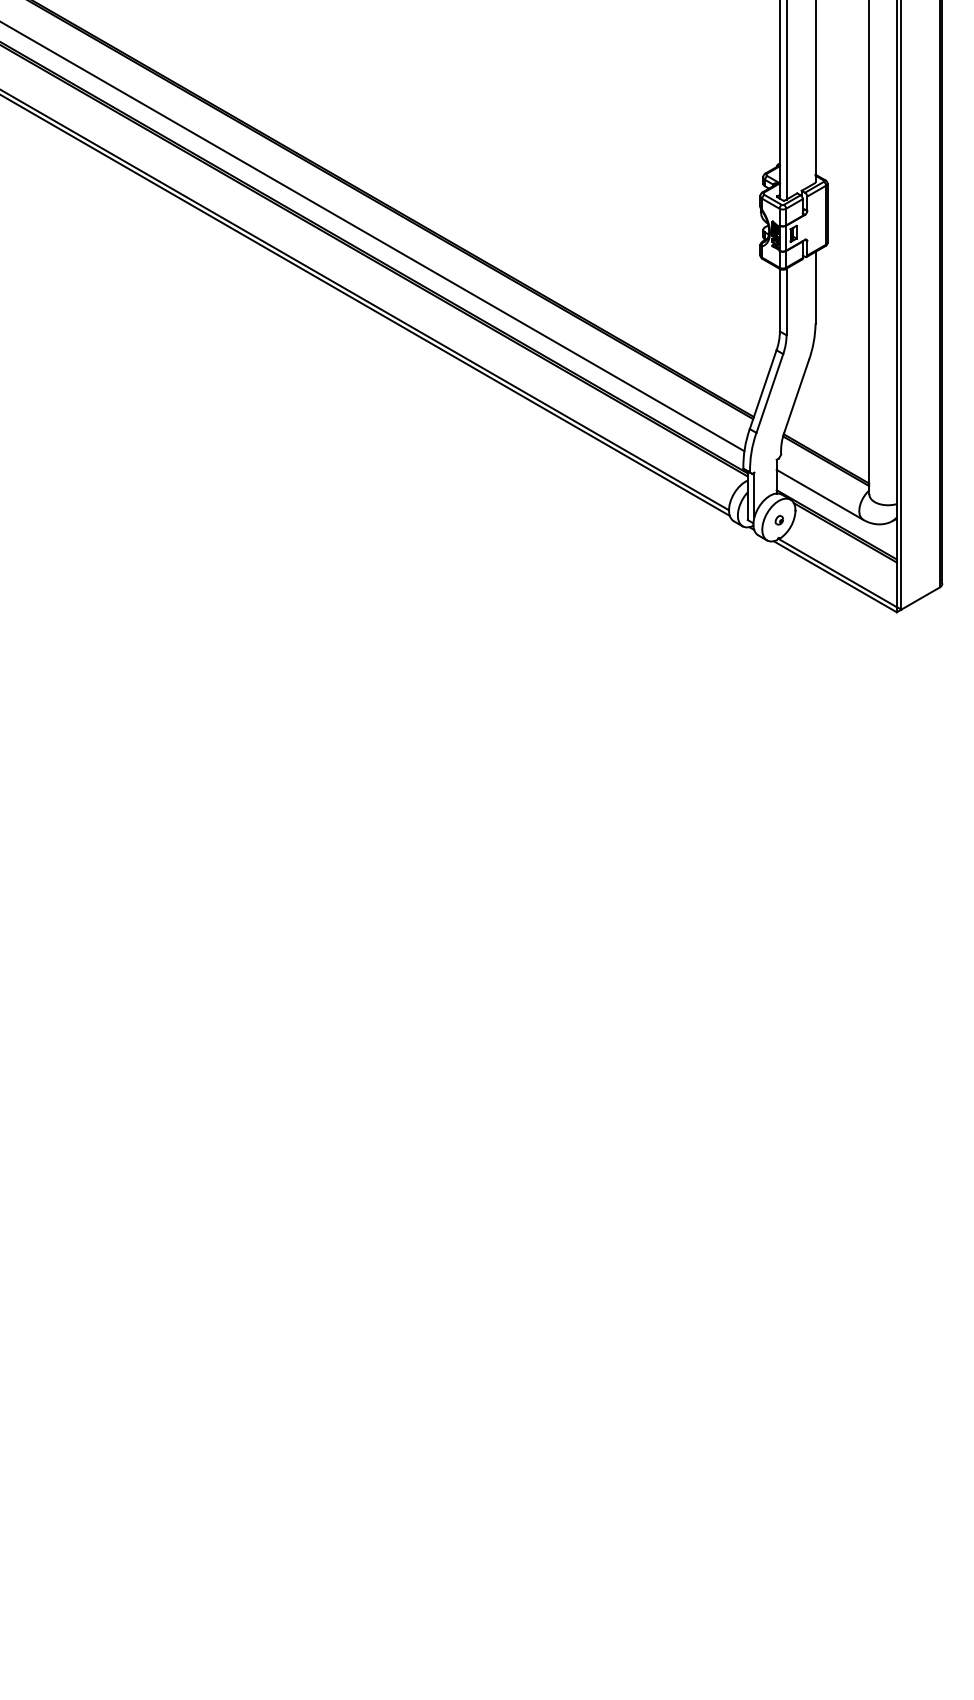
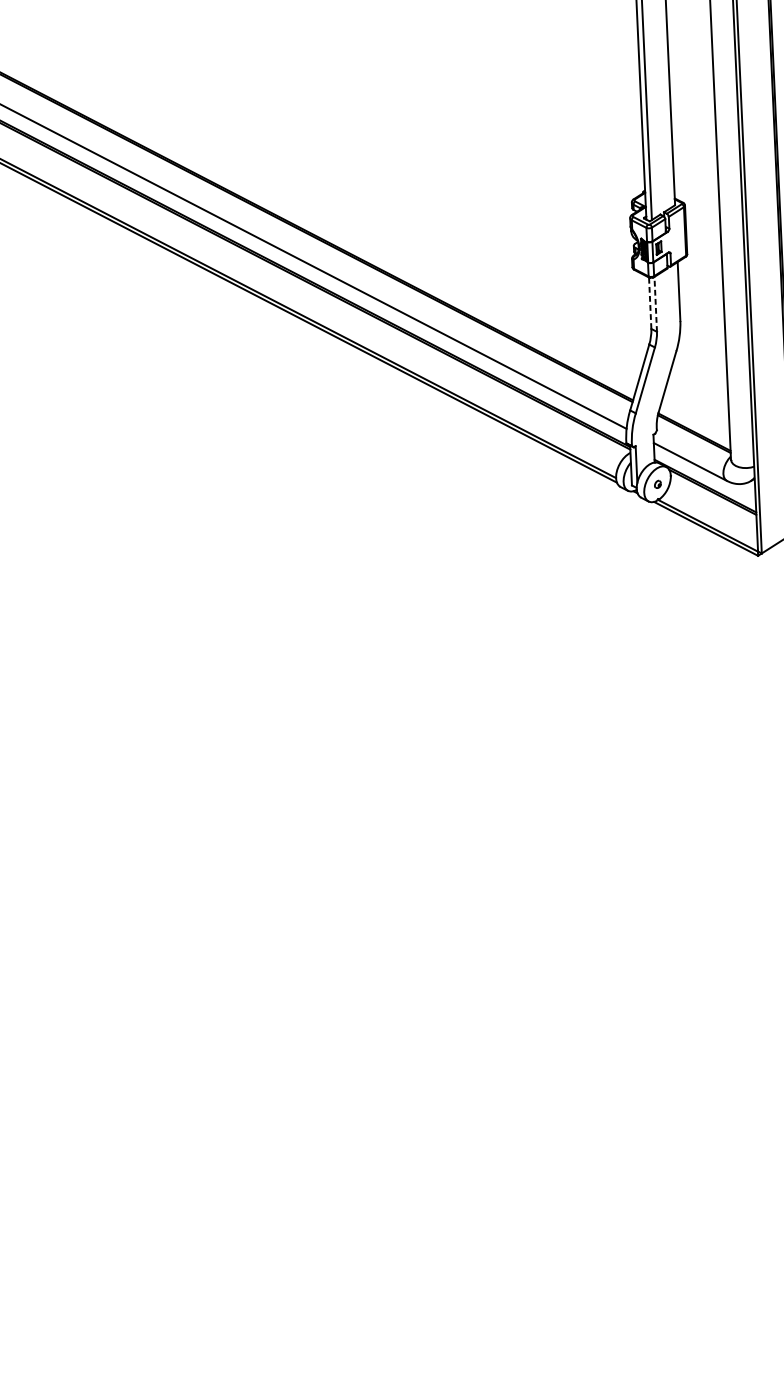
line: (779, 299) -> (649, 302), solid -> dashed
line: (786, 301) -> (655, 304), solid -> dashed

